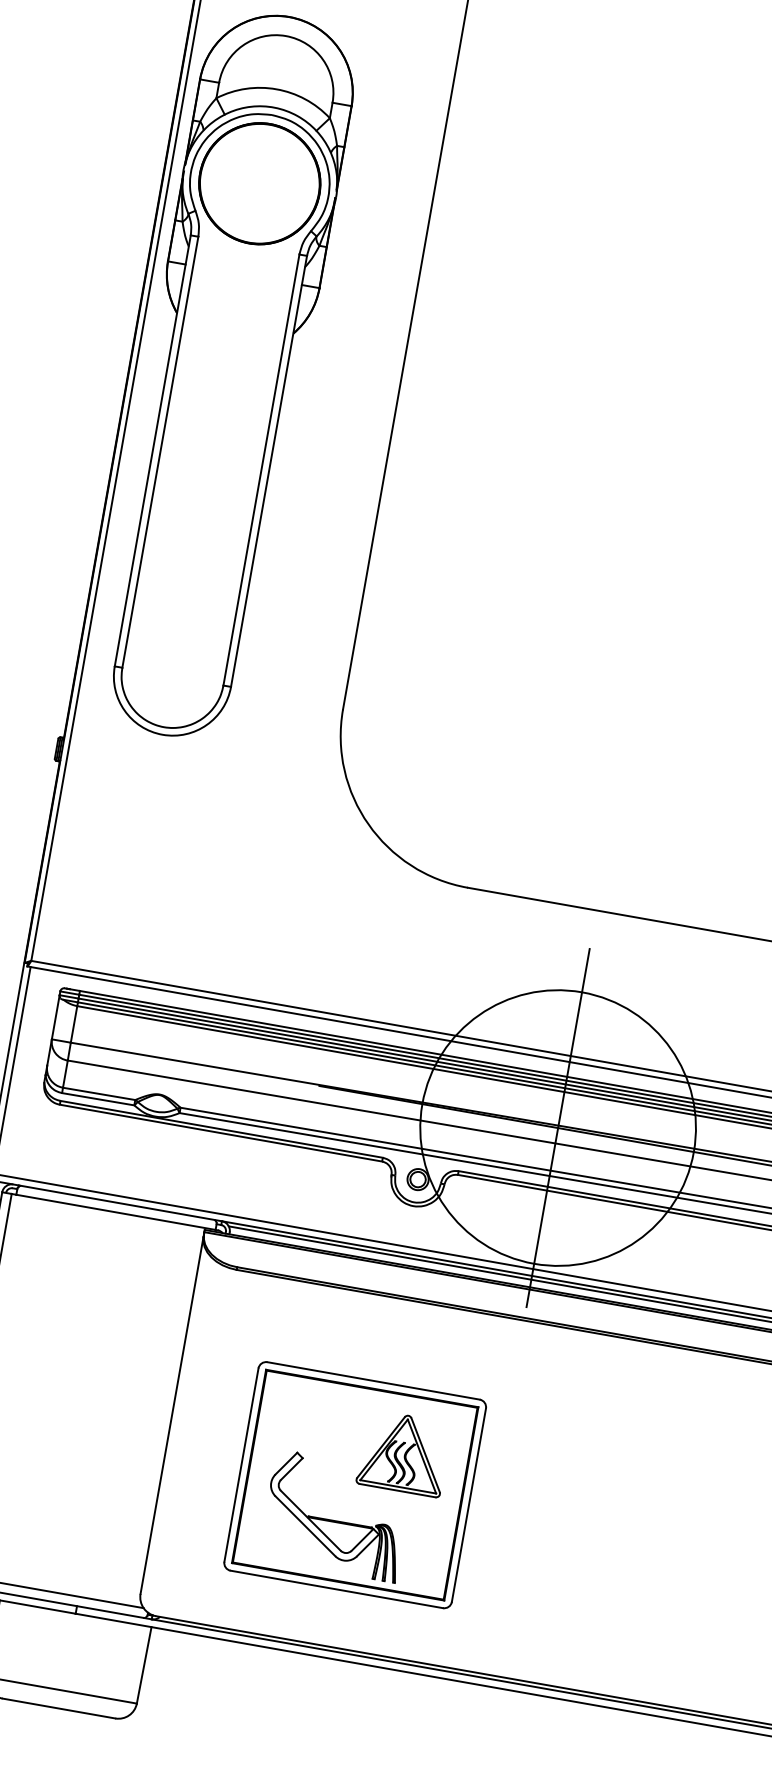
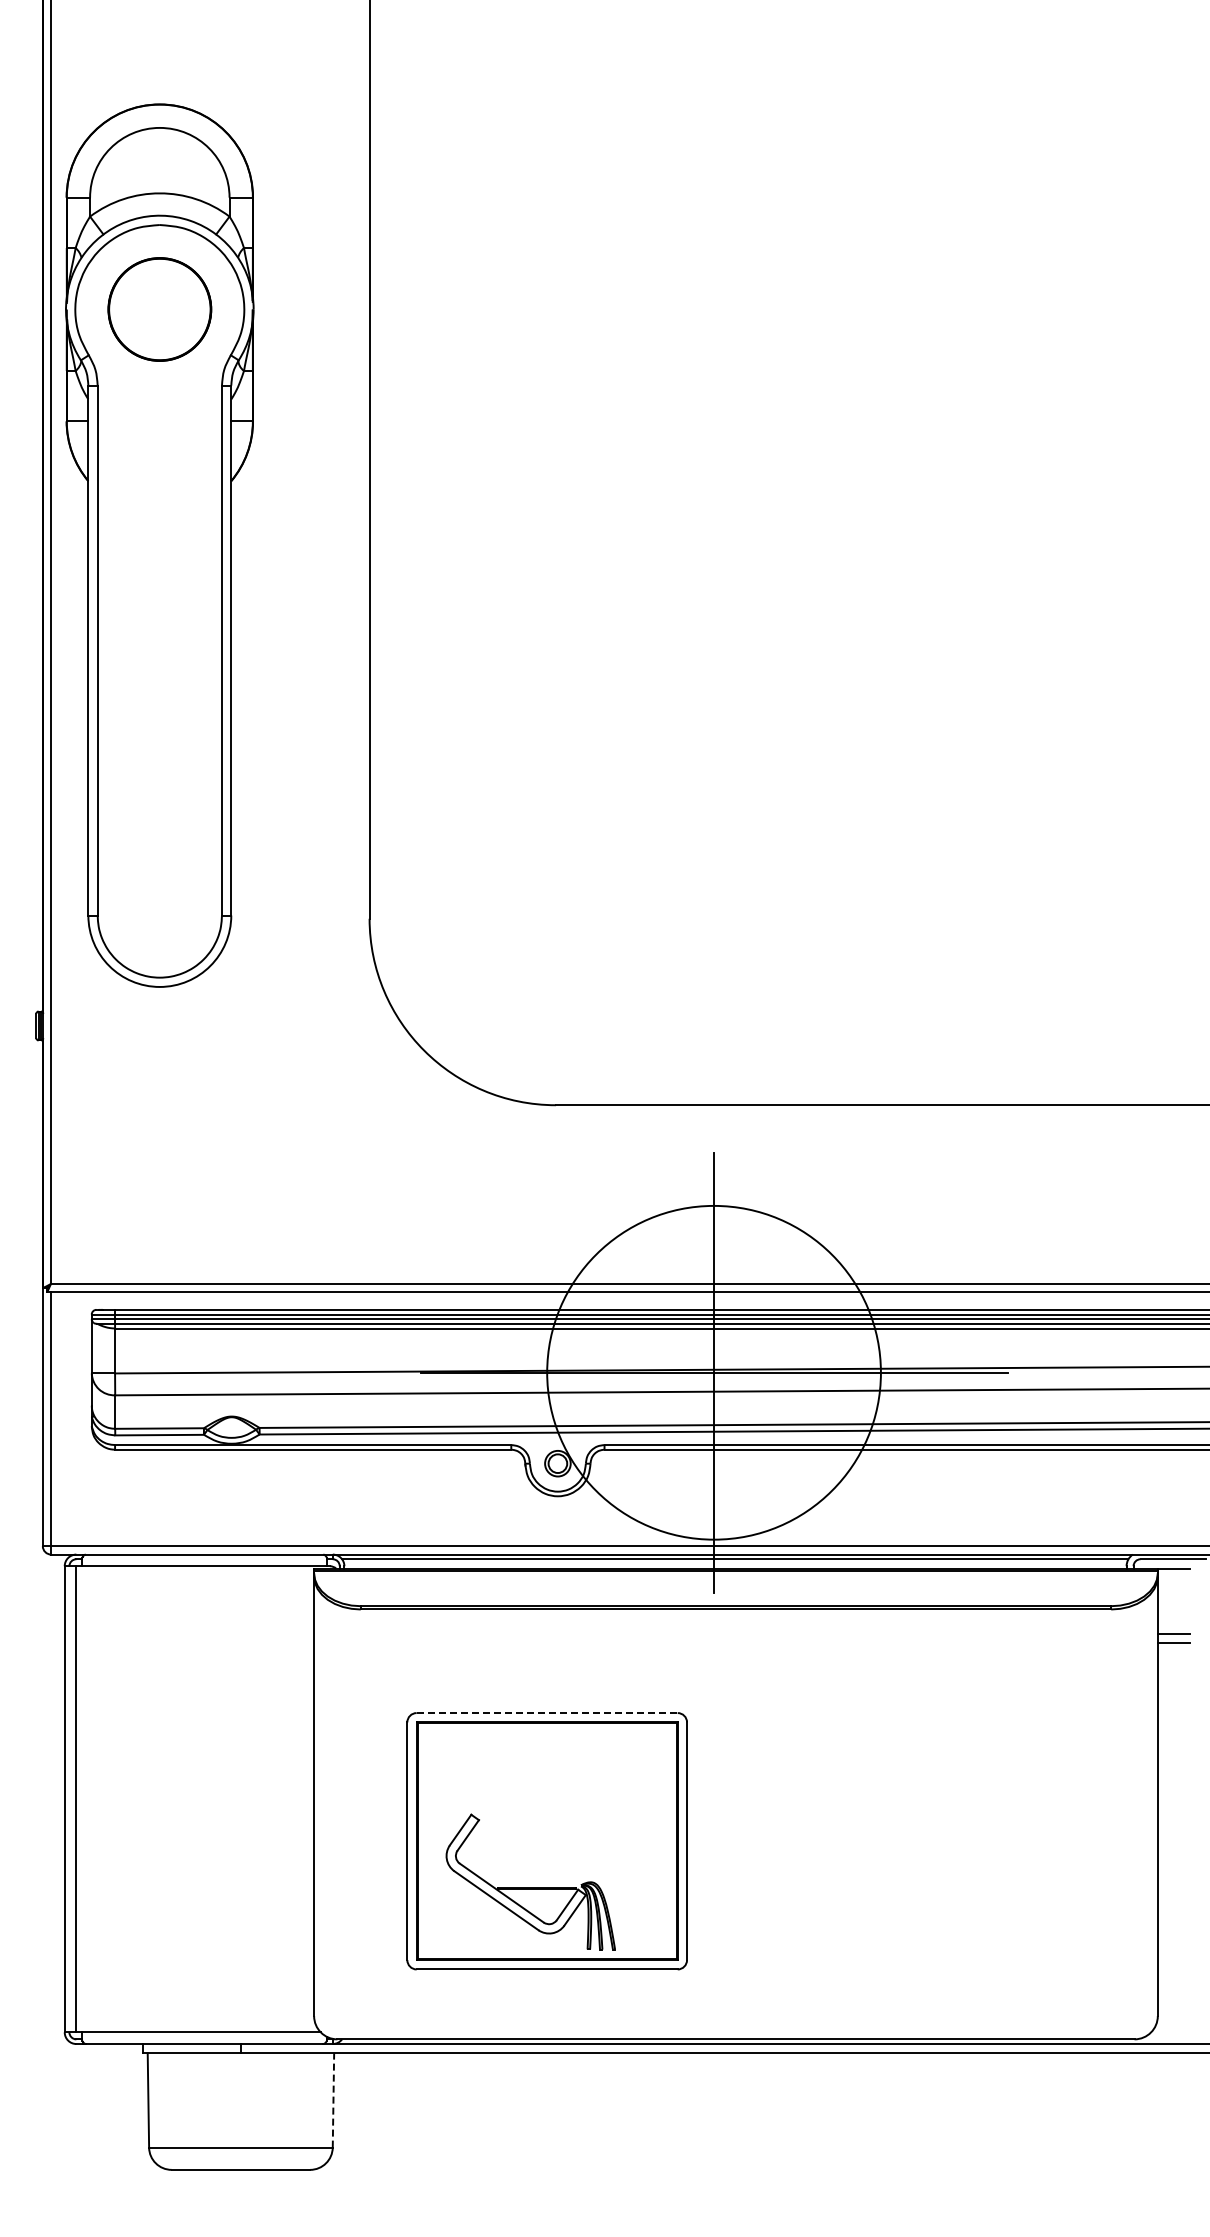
part: (259, 183) -> (159, 309), size x0.7
line: (373, 1381) -> (547, 1713), solid -> dashed
part: (403, 1452) -> (598, 1792), removed
line: (144, 1664) -> (333, 2099), solid -> dashed

